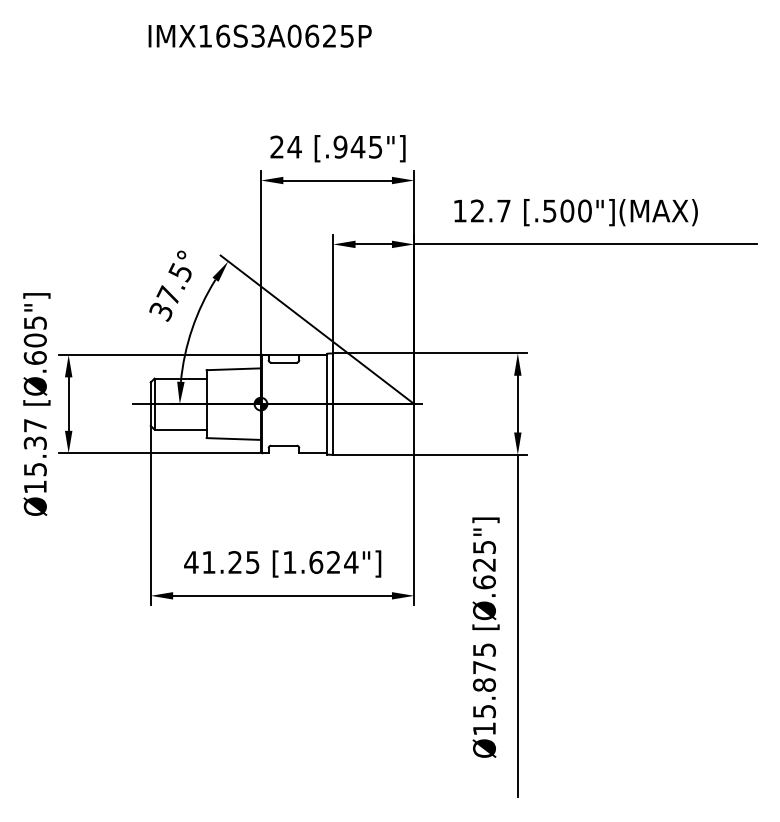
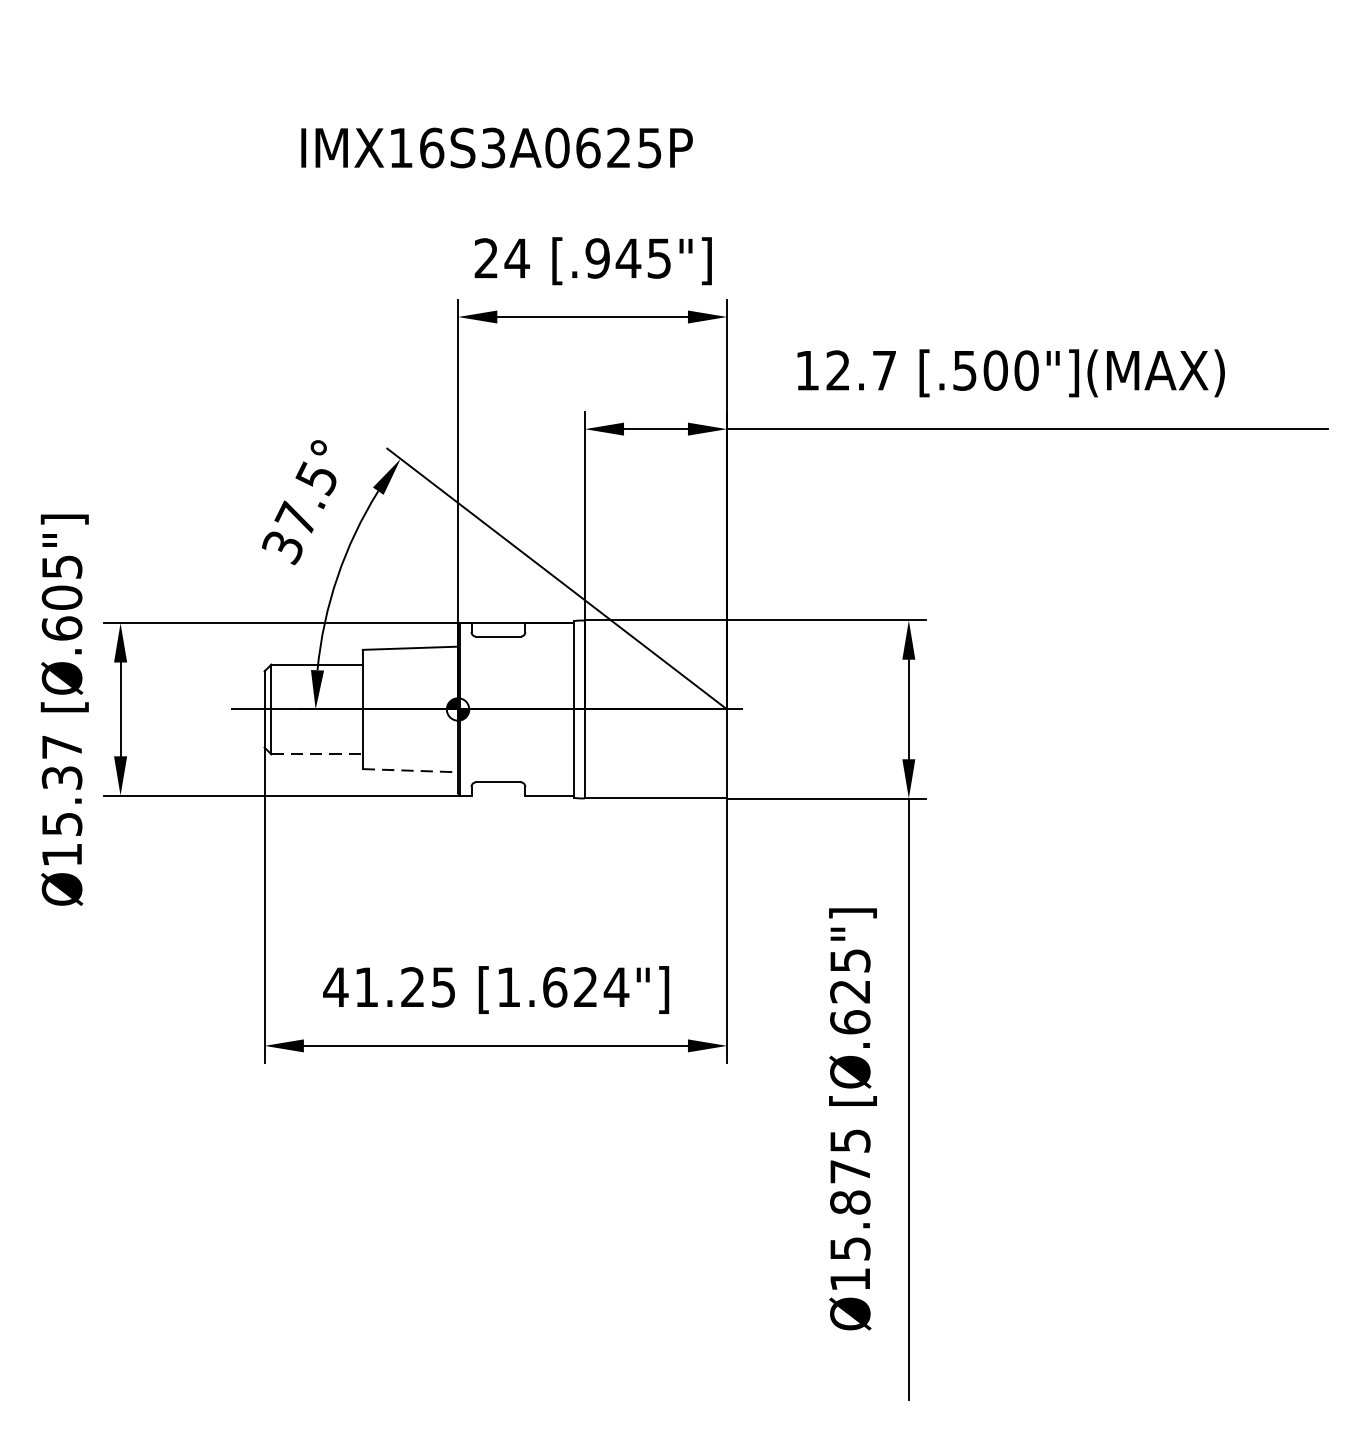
text: (259, 35) -> (495, 146), moved
line: (181, 429) -> (318, 753), solid -> dashed
line: (234, 439) -> (411, 771), solid -> dashed

